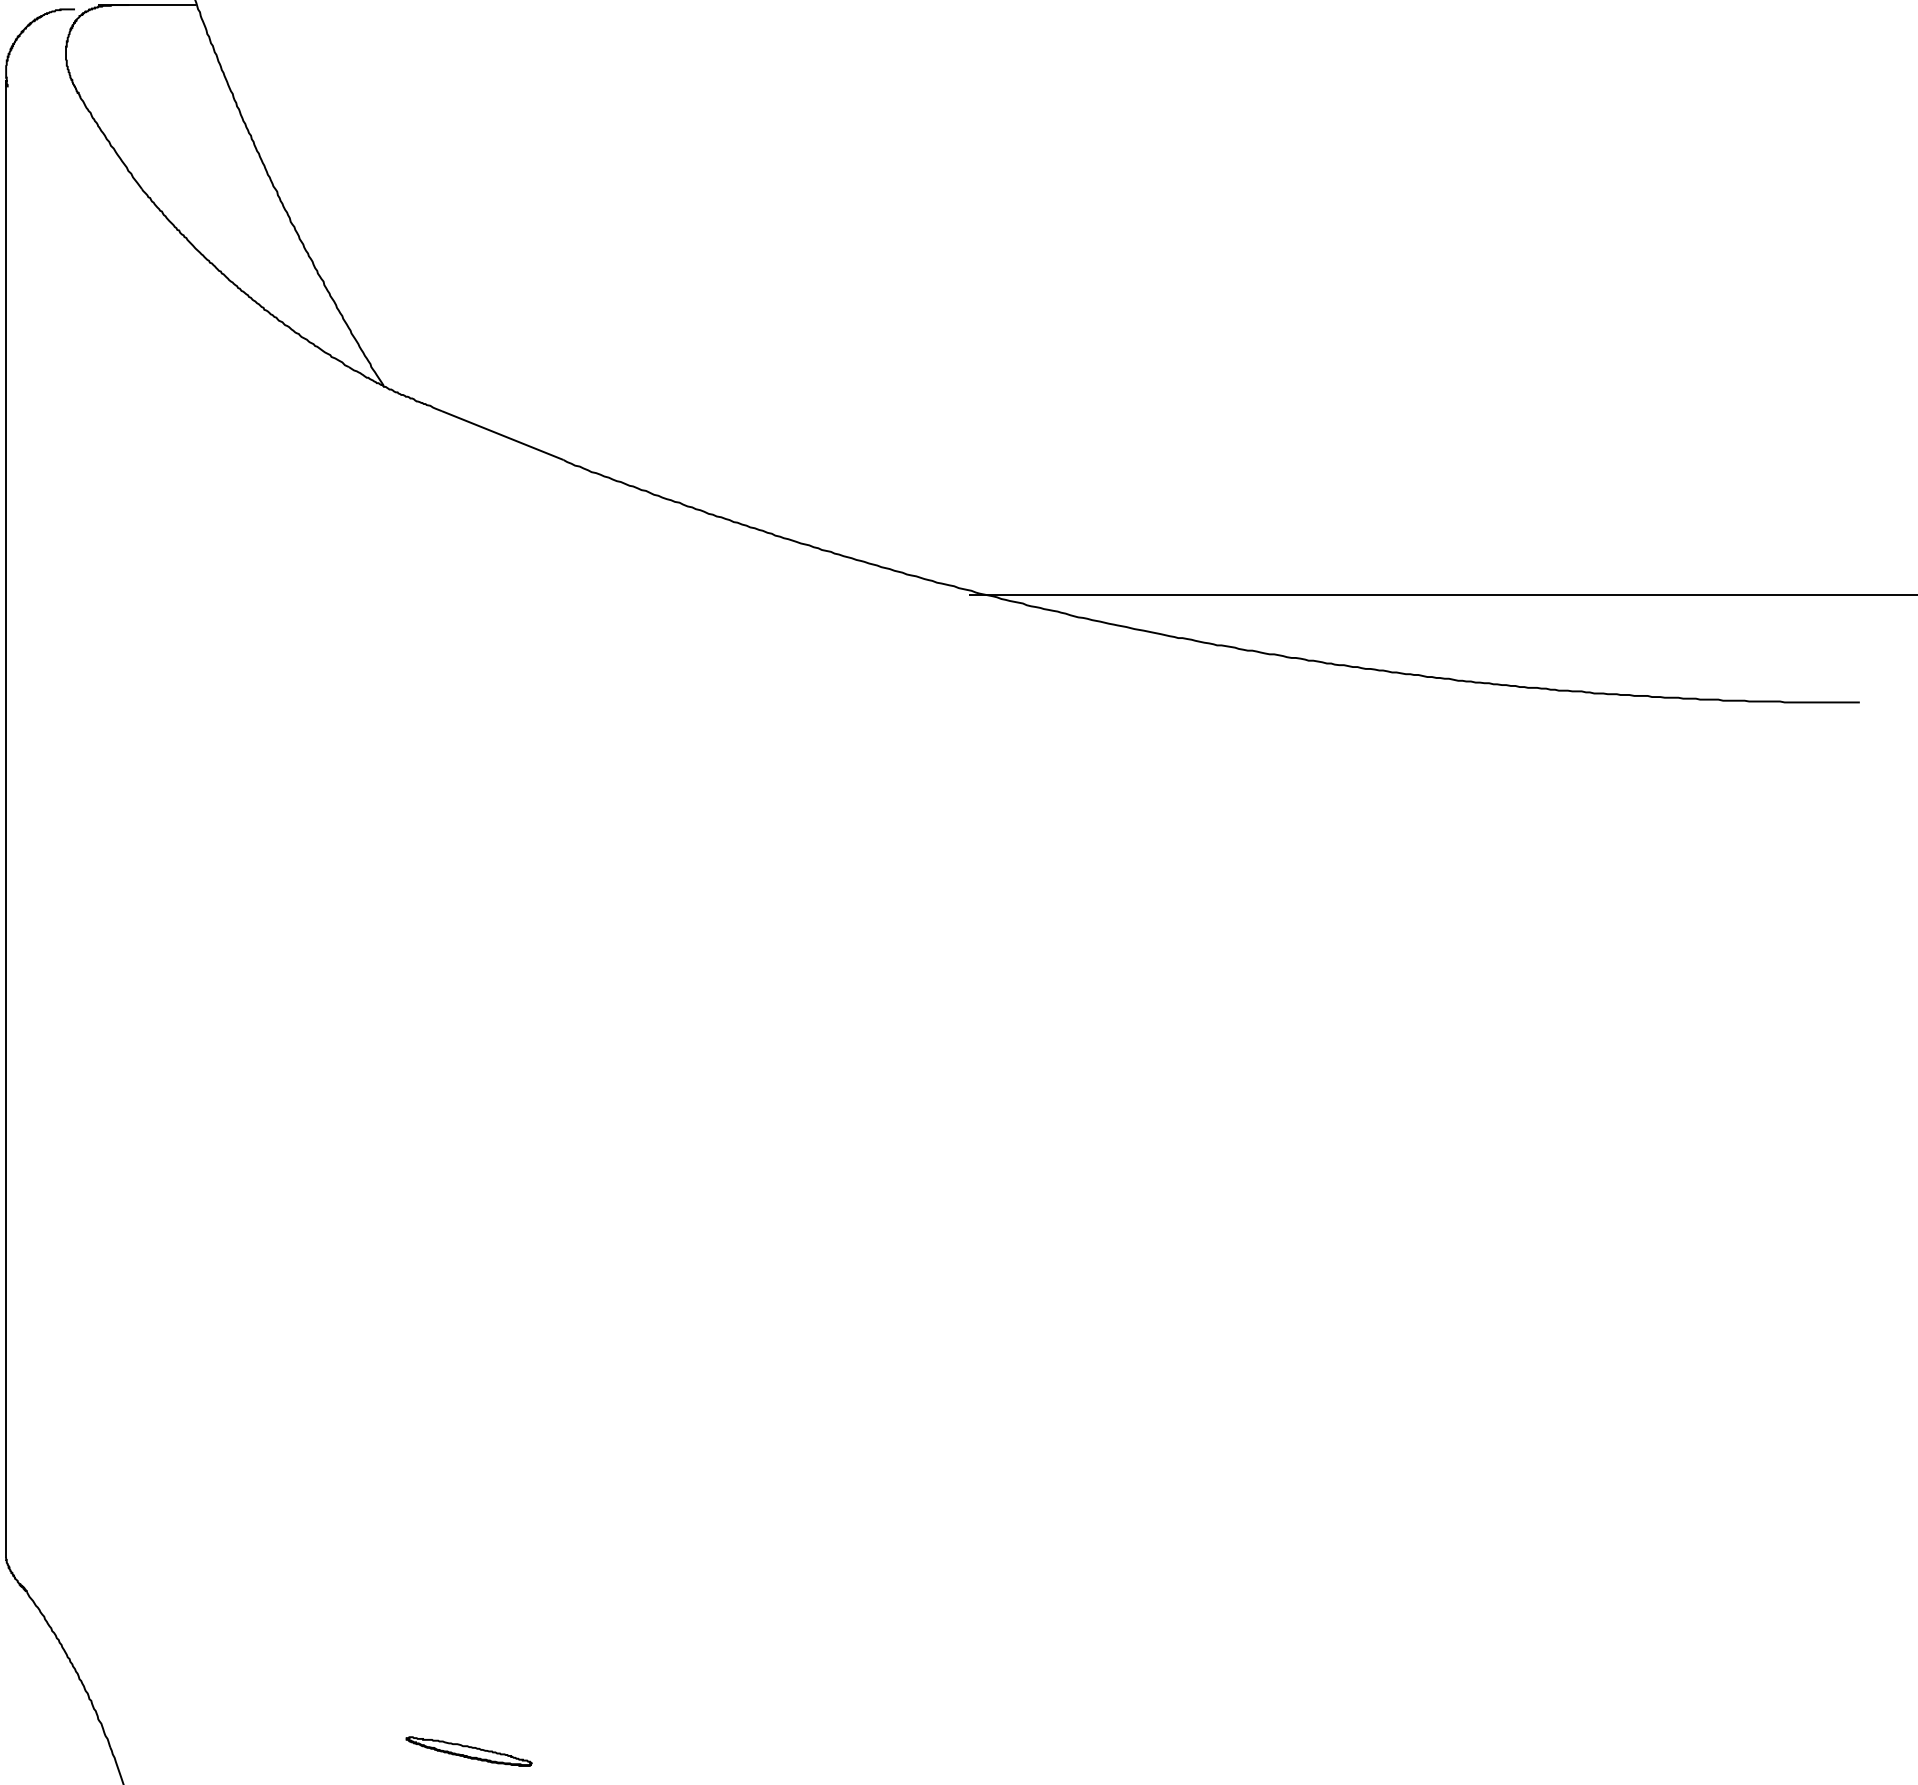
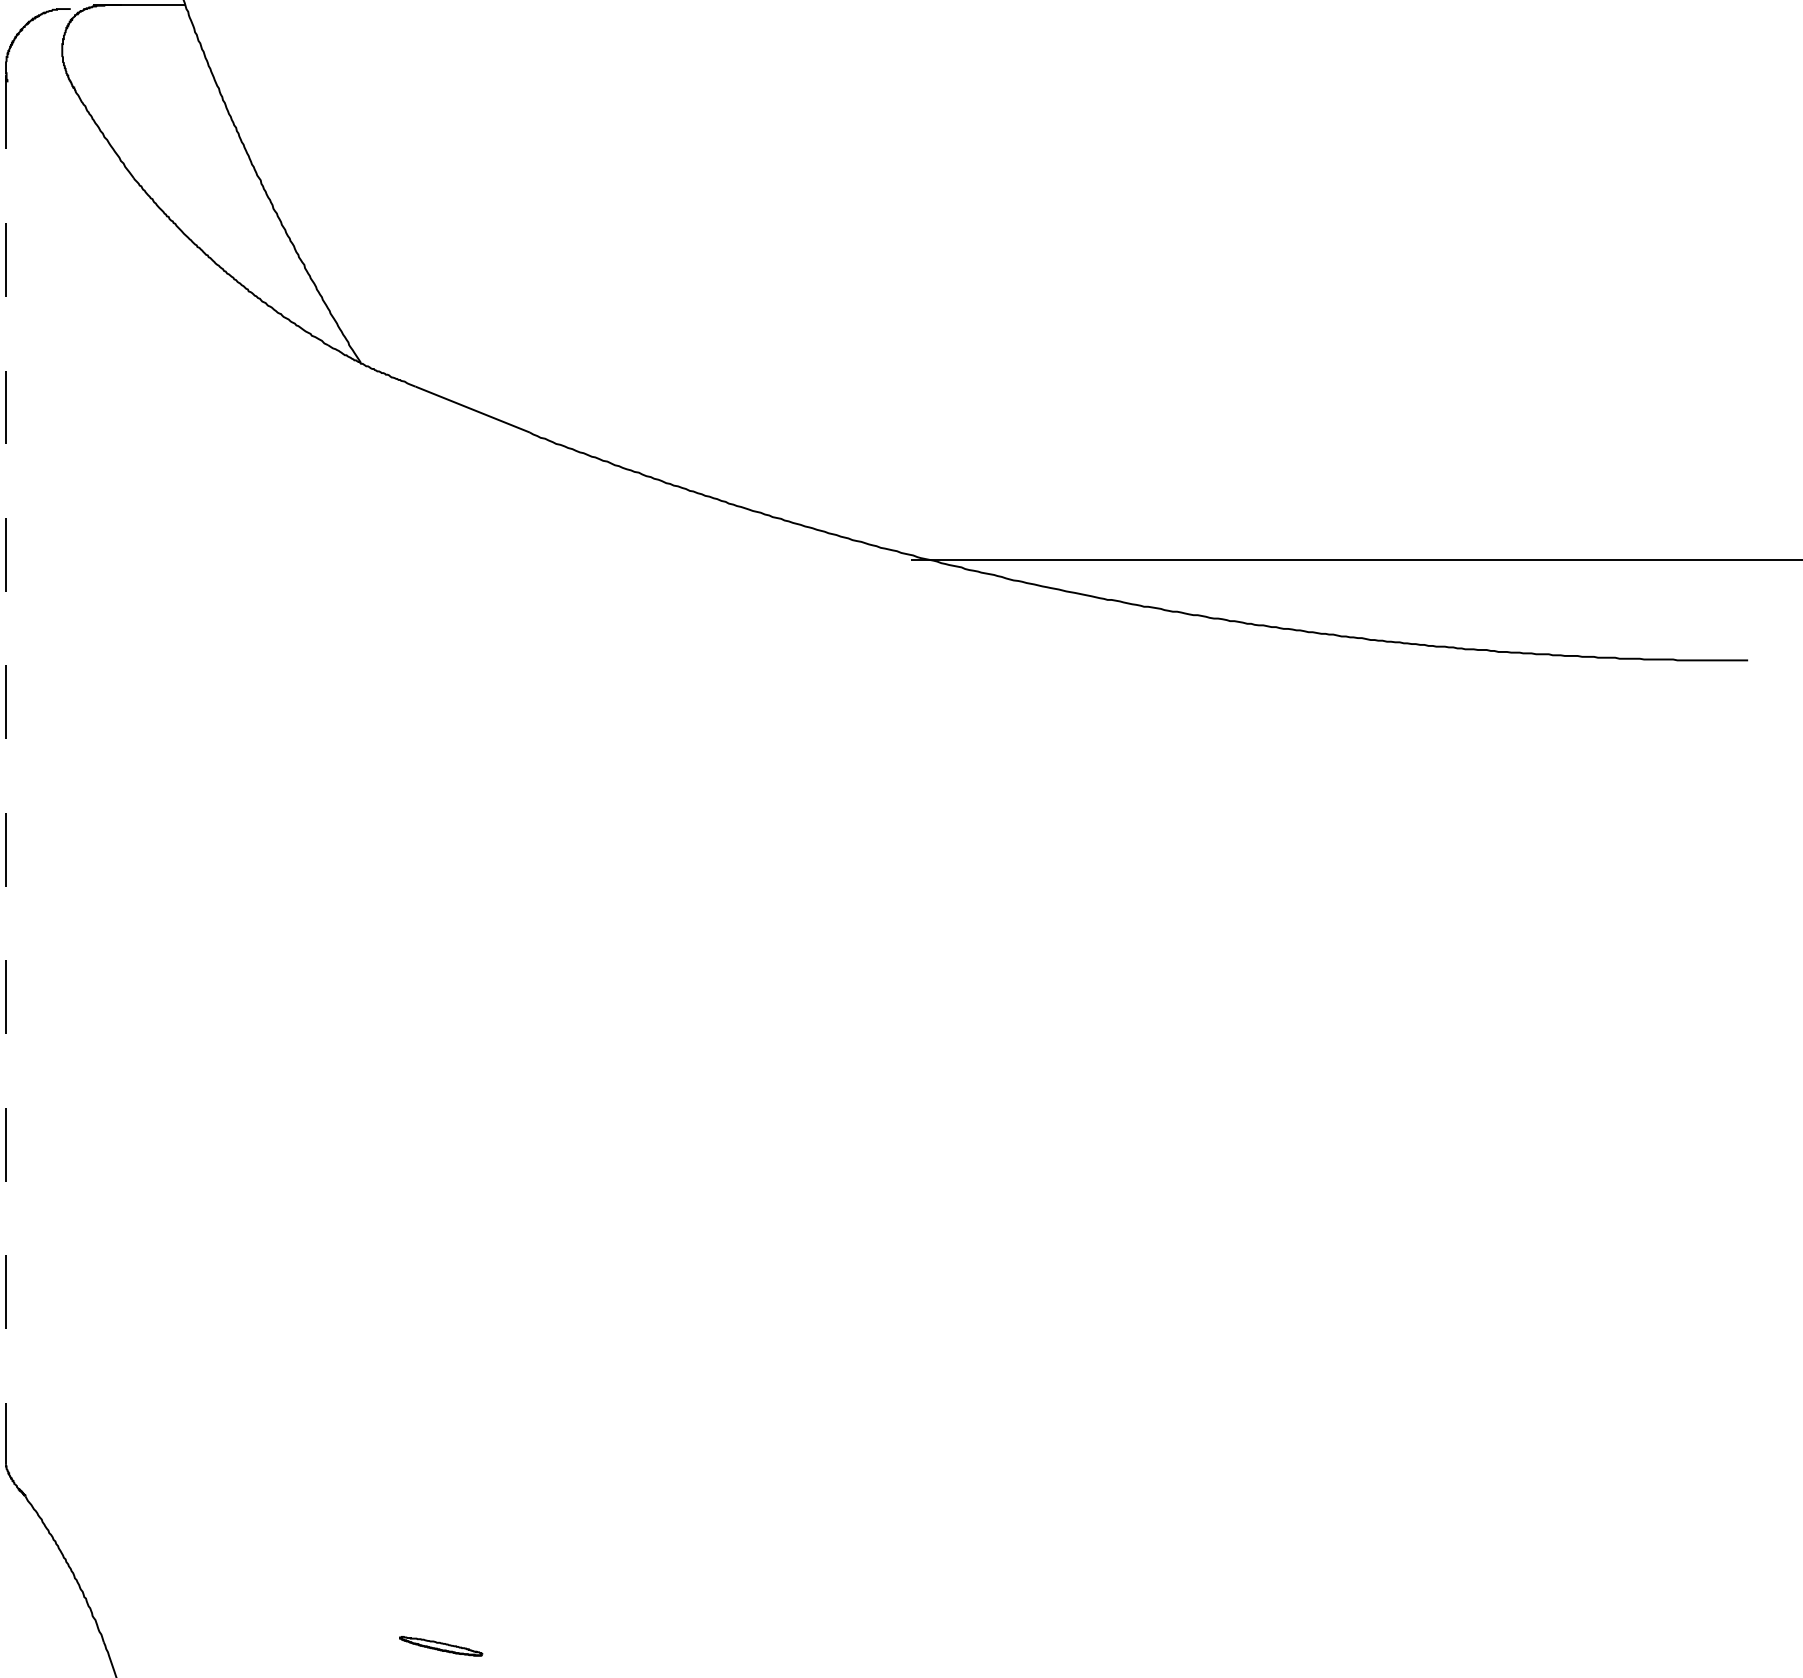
line: (6, 818) -> (6, 769), solid -> dashed
part: (468, 1751) -> (440, 1646), size x0.7

